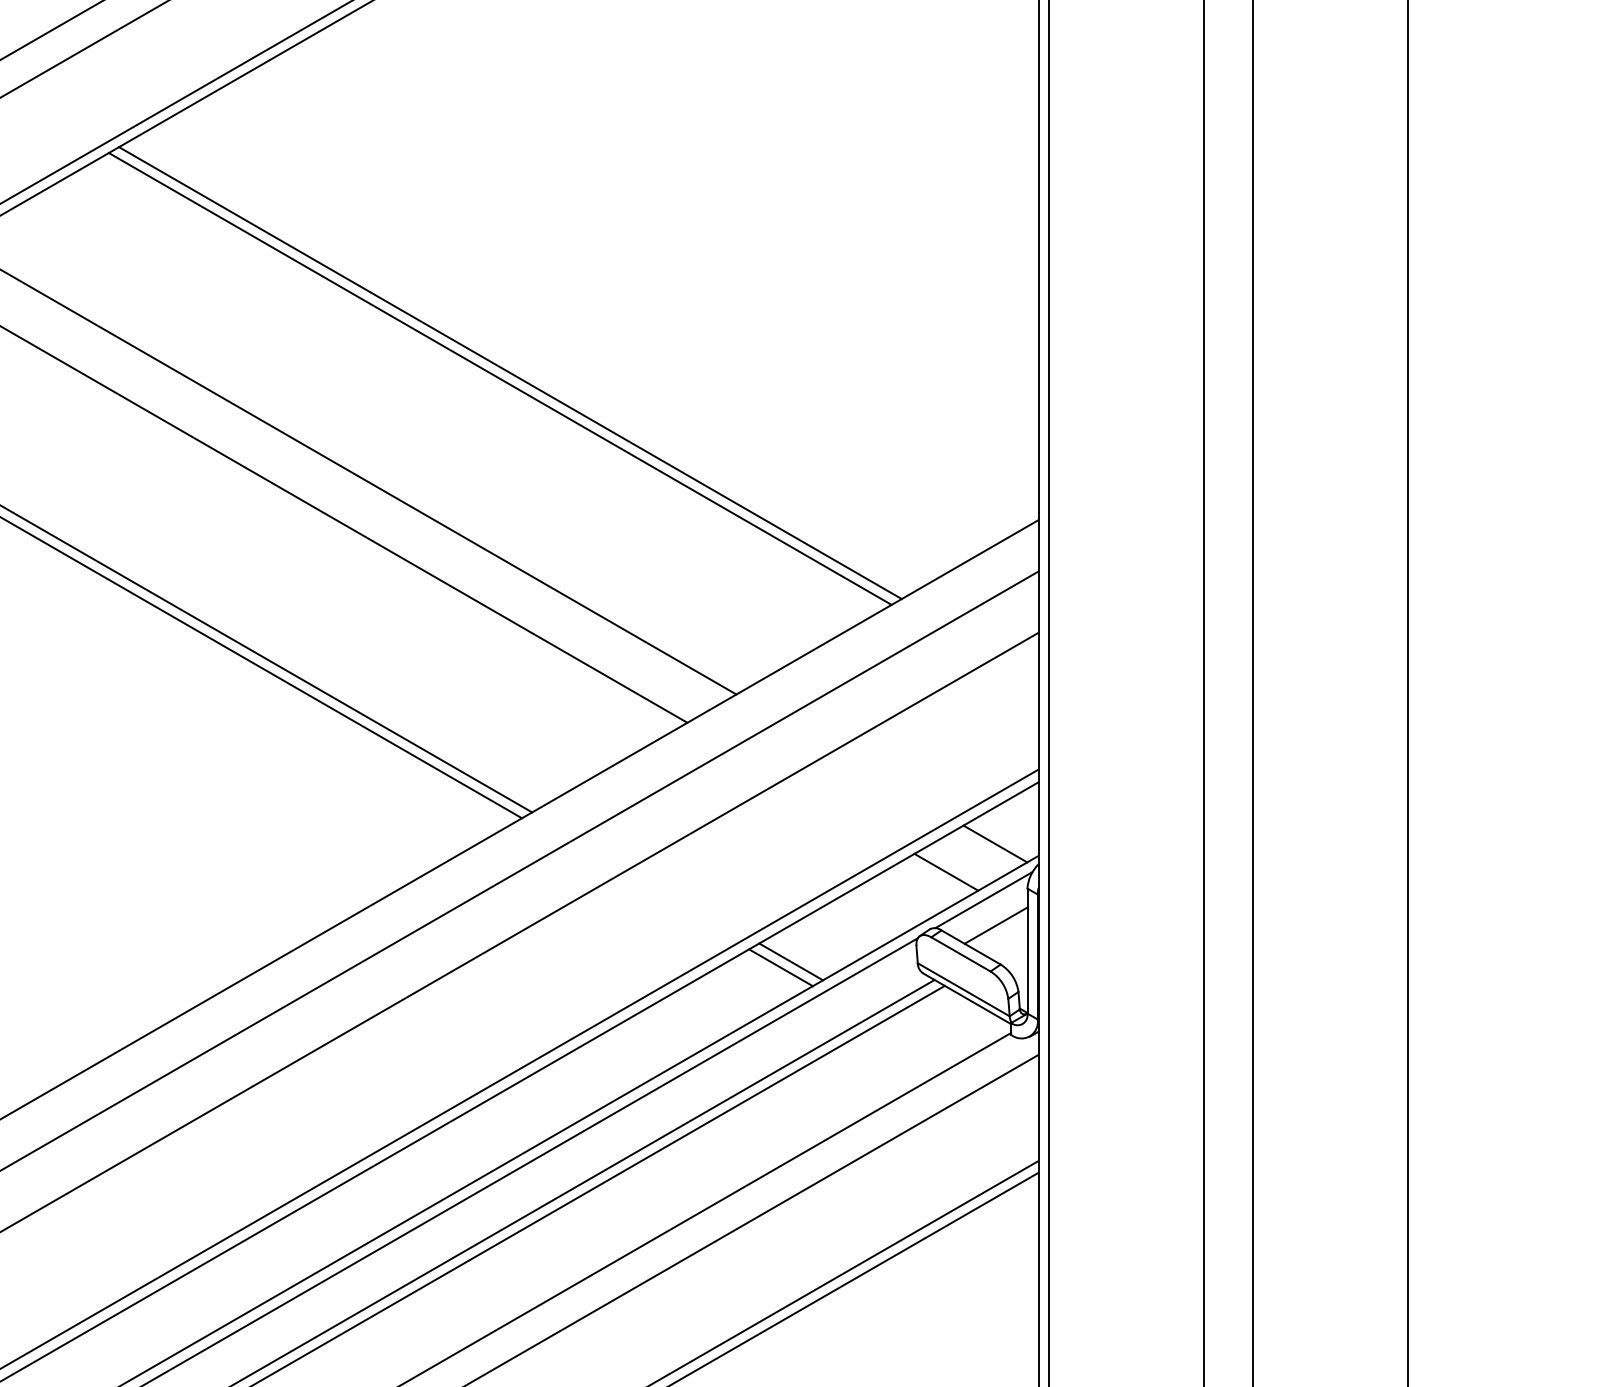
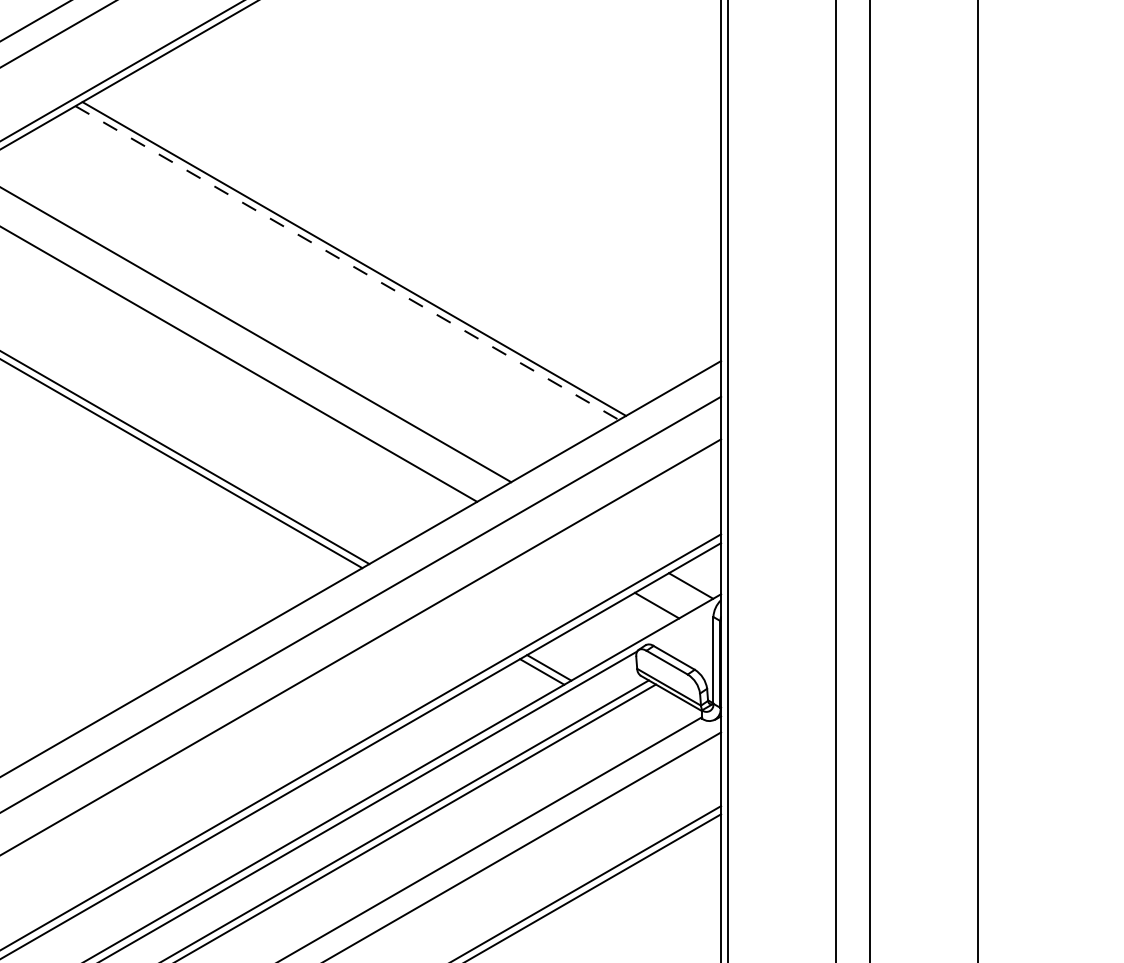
line: (500, 379) -> (347, 263), solid -> dashed
line: (983, 899) -> (682, 624), removed
line: (995, 925) -> (691, 642), removed

